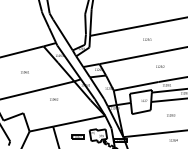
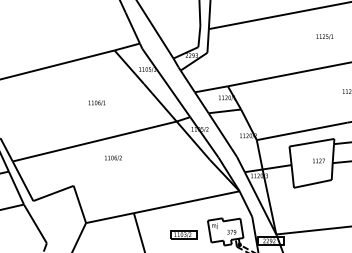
text: (24, 72) -> (96, 103), moved
text: (53, 99) -> (112, 158), moved

